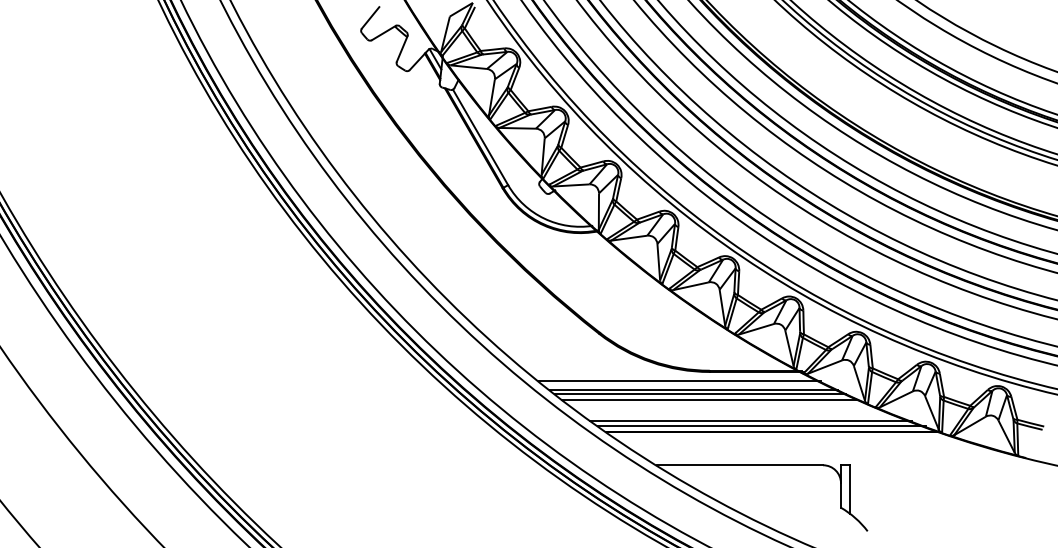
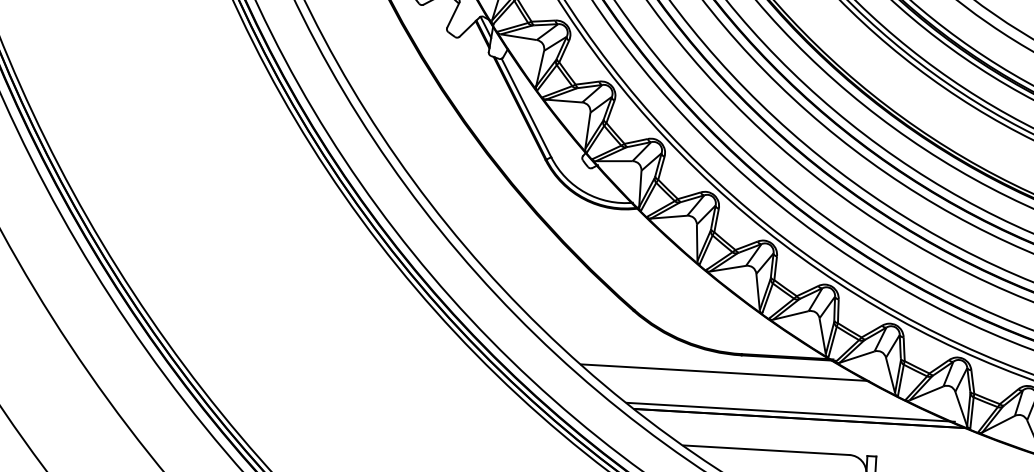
line: (679, 381) -> (711, 363), removed
line: (700, 394) -> (731, 377), removed
line: (710, 399) -> (740, 382), removed
line: (751, 420) -> (780, 406), removed

